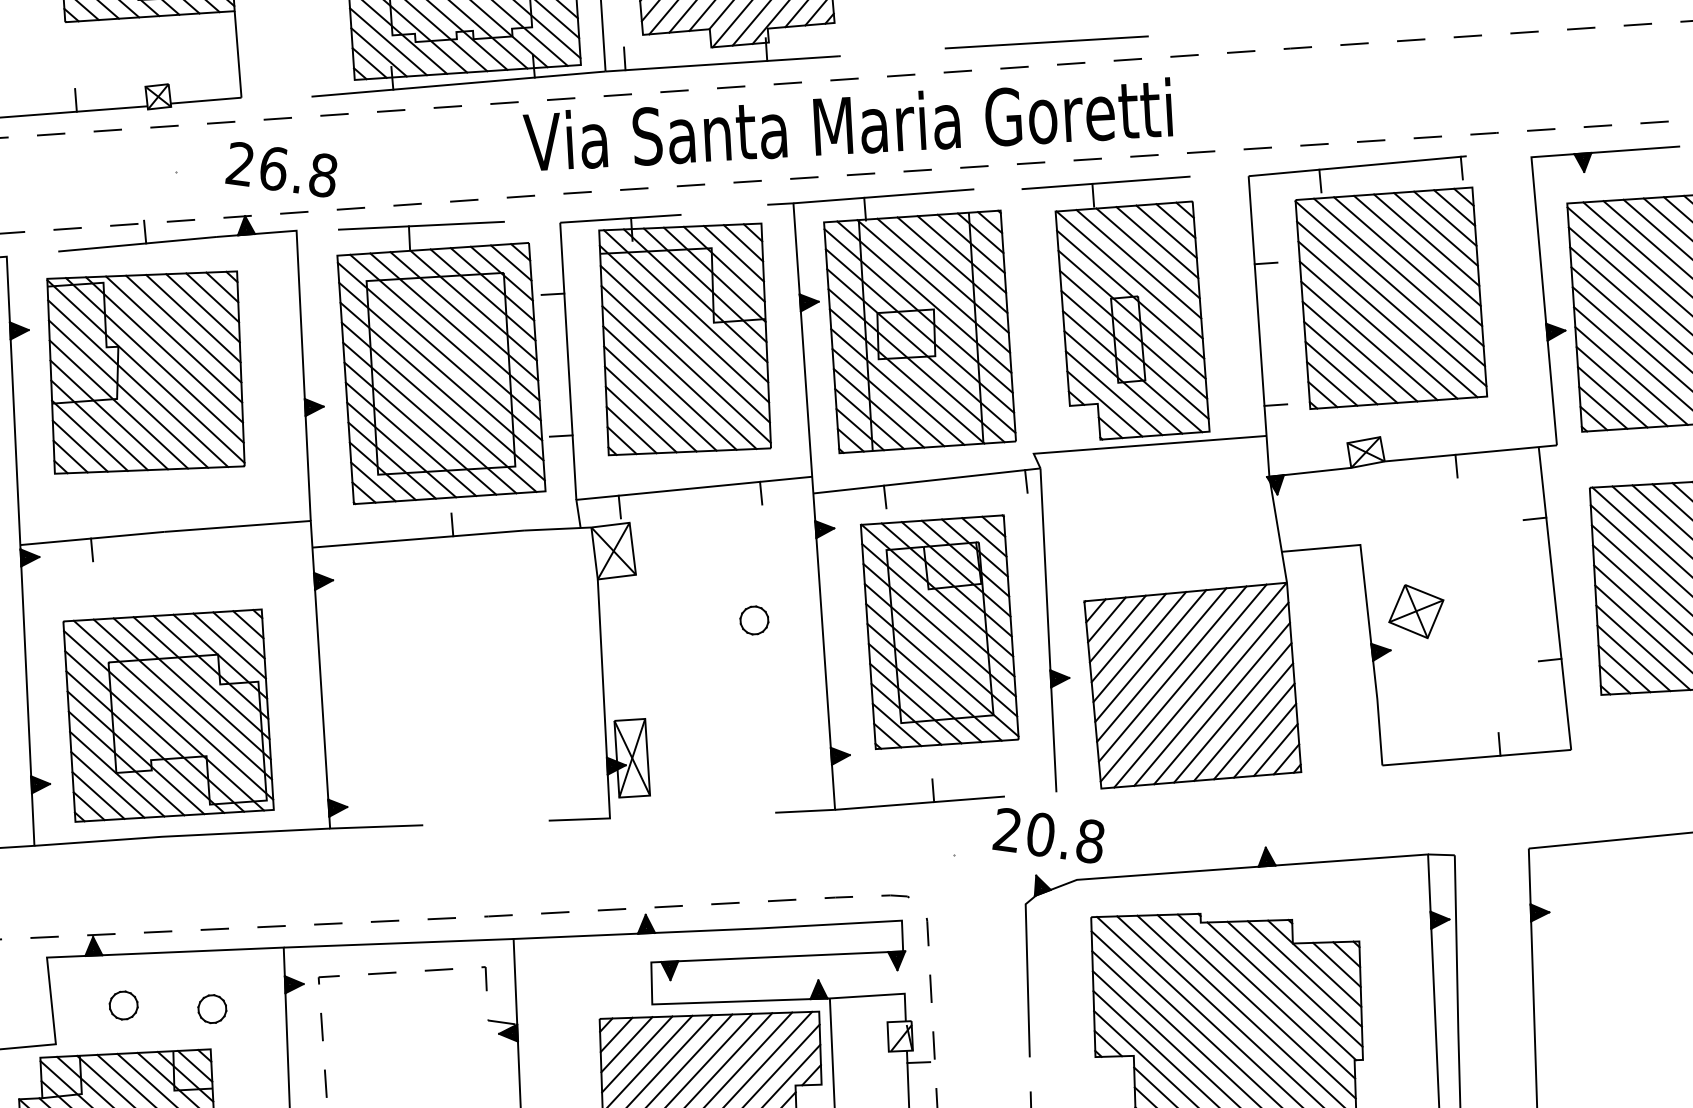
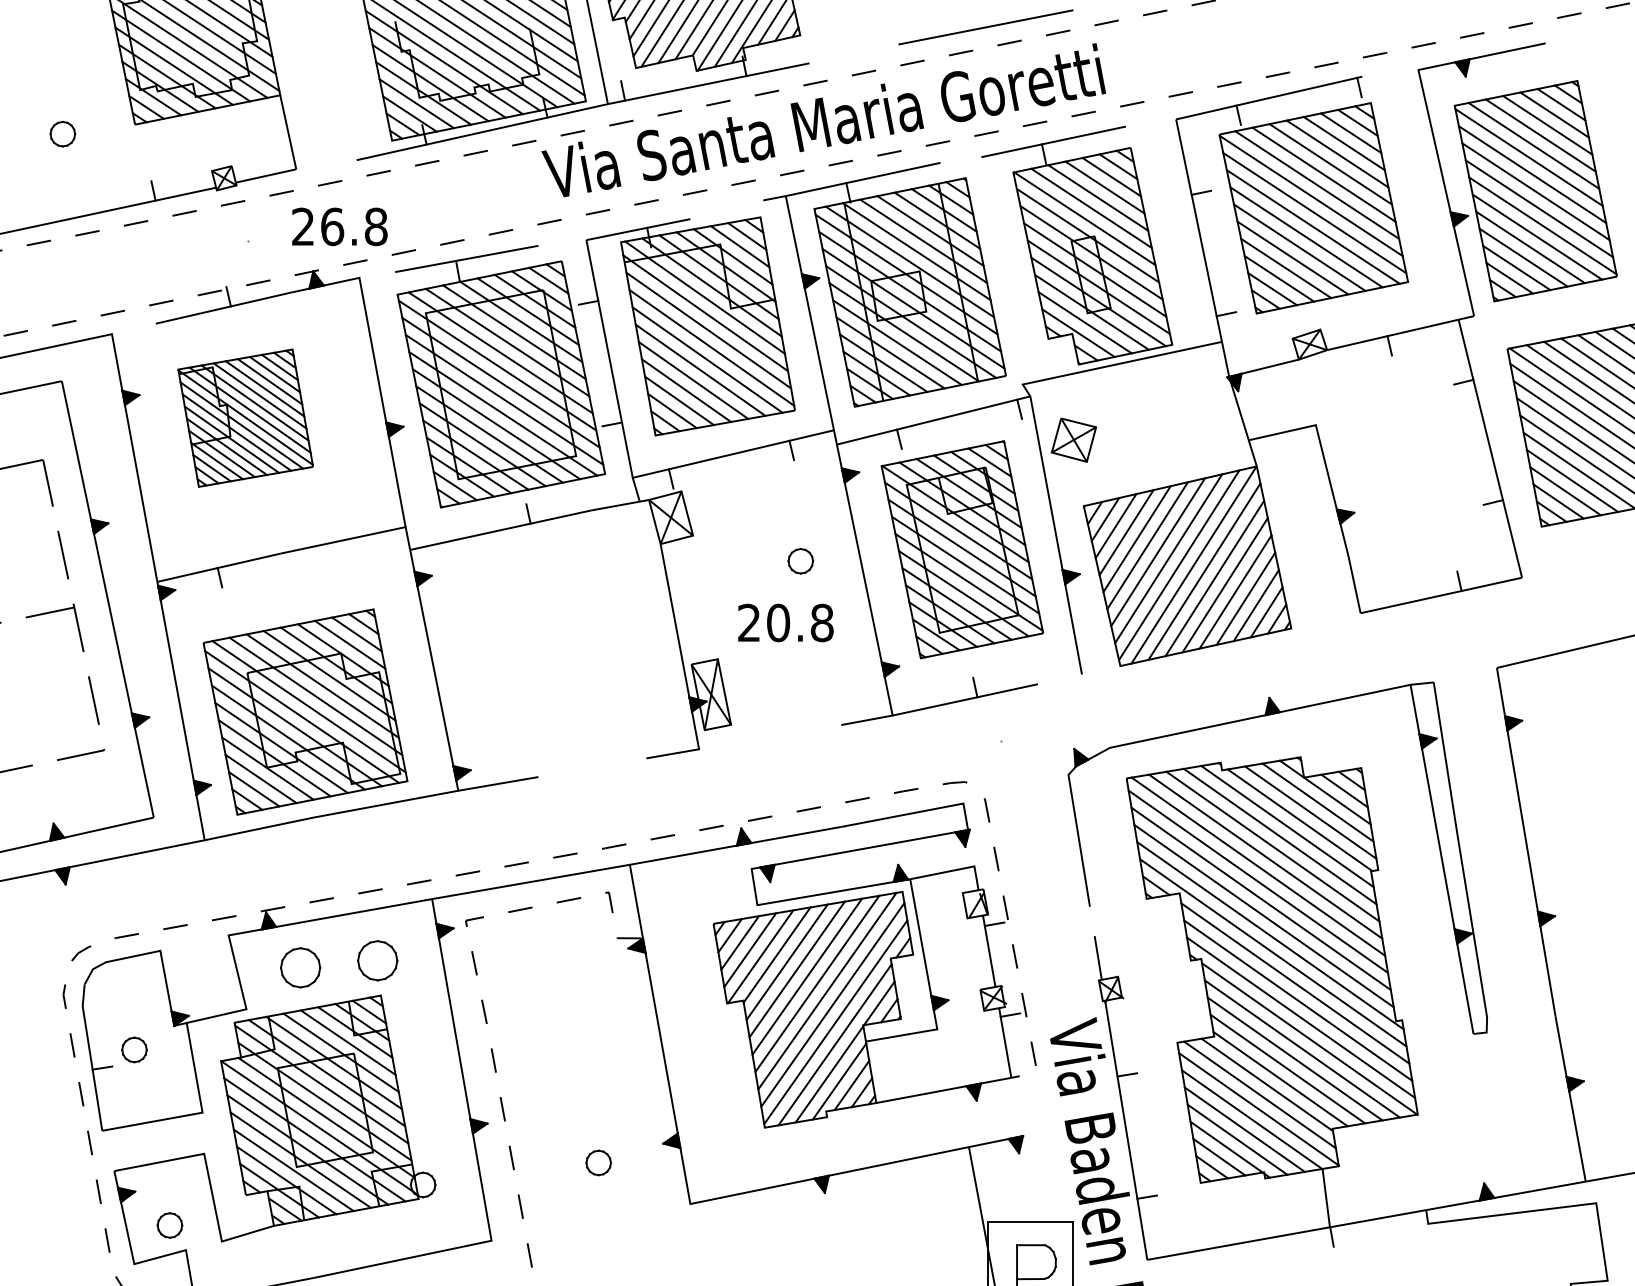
part: (145, 372) -> (245, 418), size x0.7
part: (1415, 610) -> (1073, 439), moved
text: (1048, 835) -> (785, 622), moved
part: (123, 1005) -> (300, 967), size x1.6
part: (212, 1008) -> (377, 960), size x1.6

